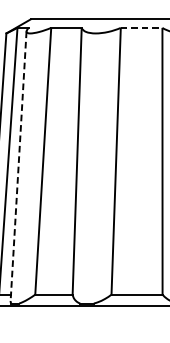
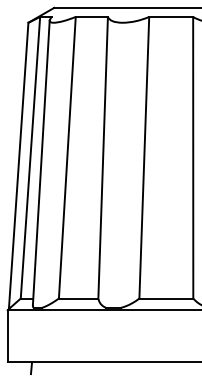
line: (141, 27) -> (171, 16), dashed -> solid
line: (18, 166) -> (41, 163), dashed -> solid

